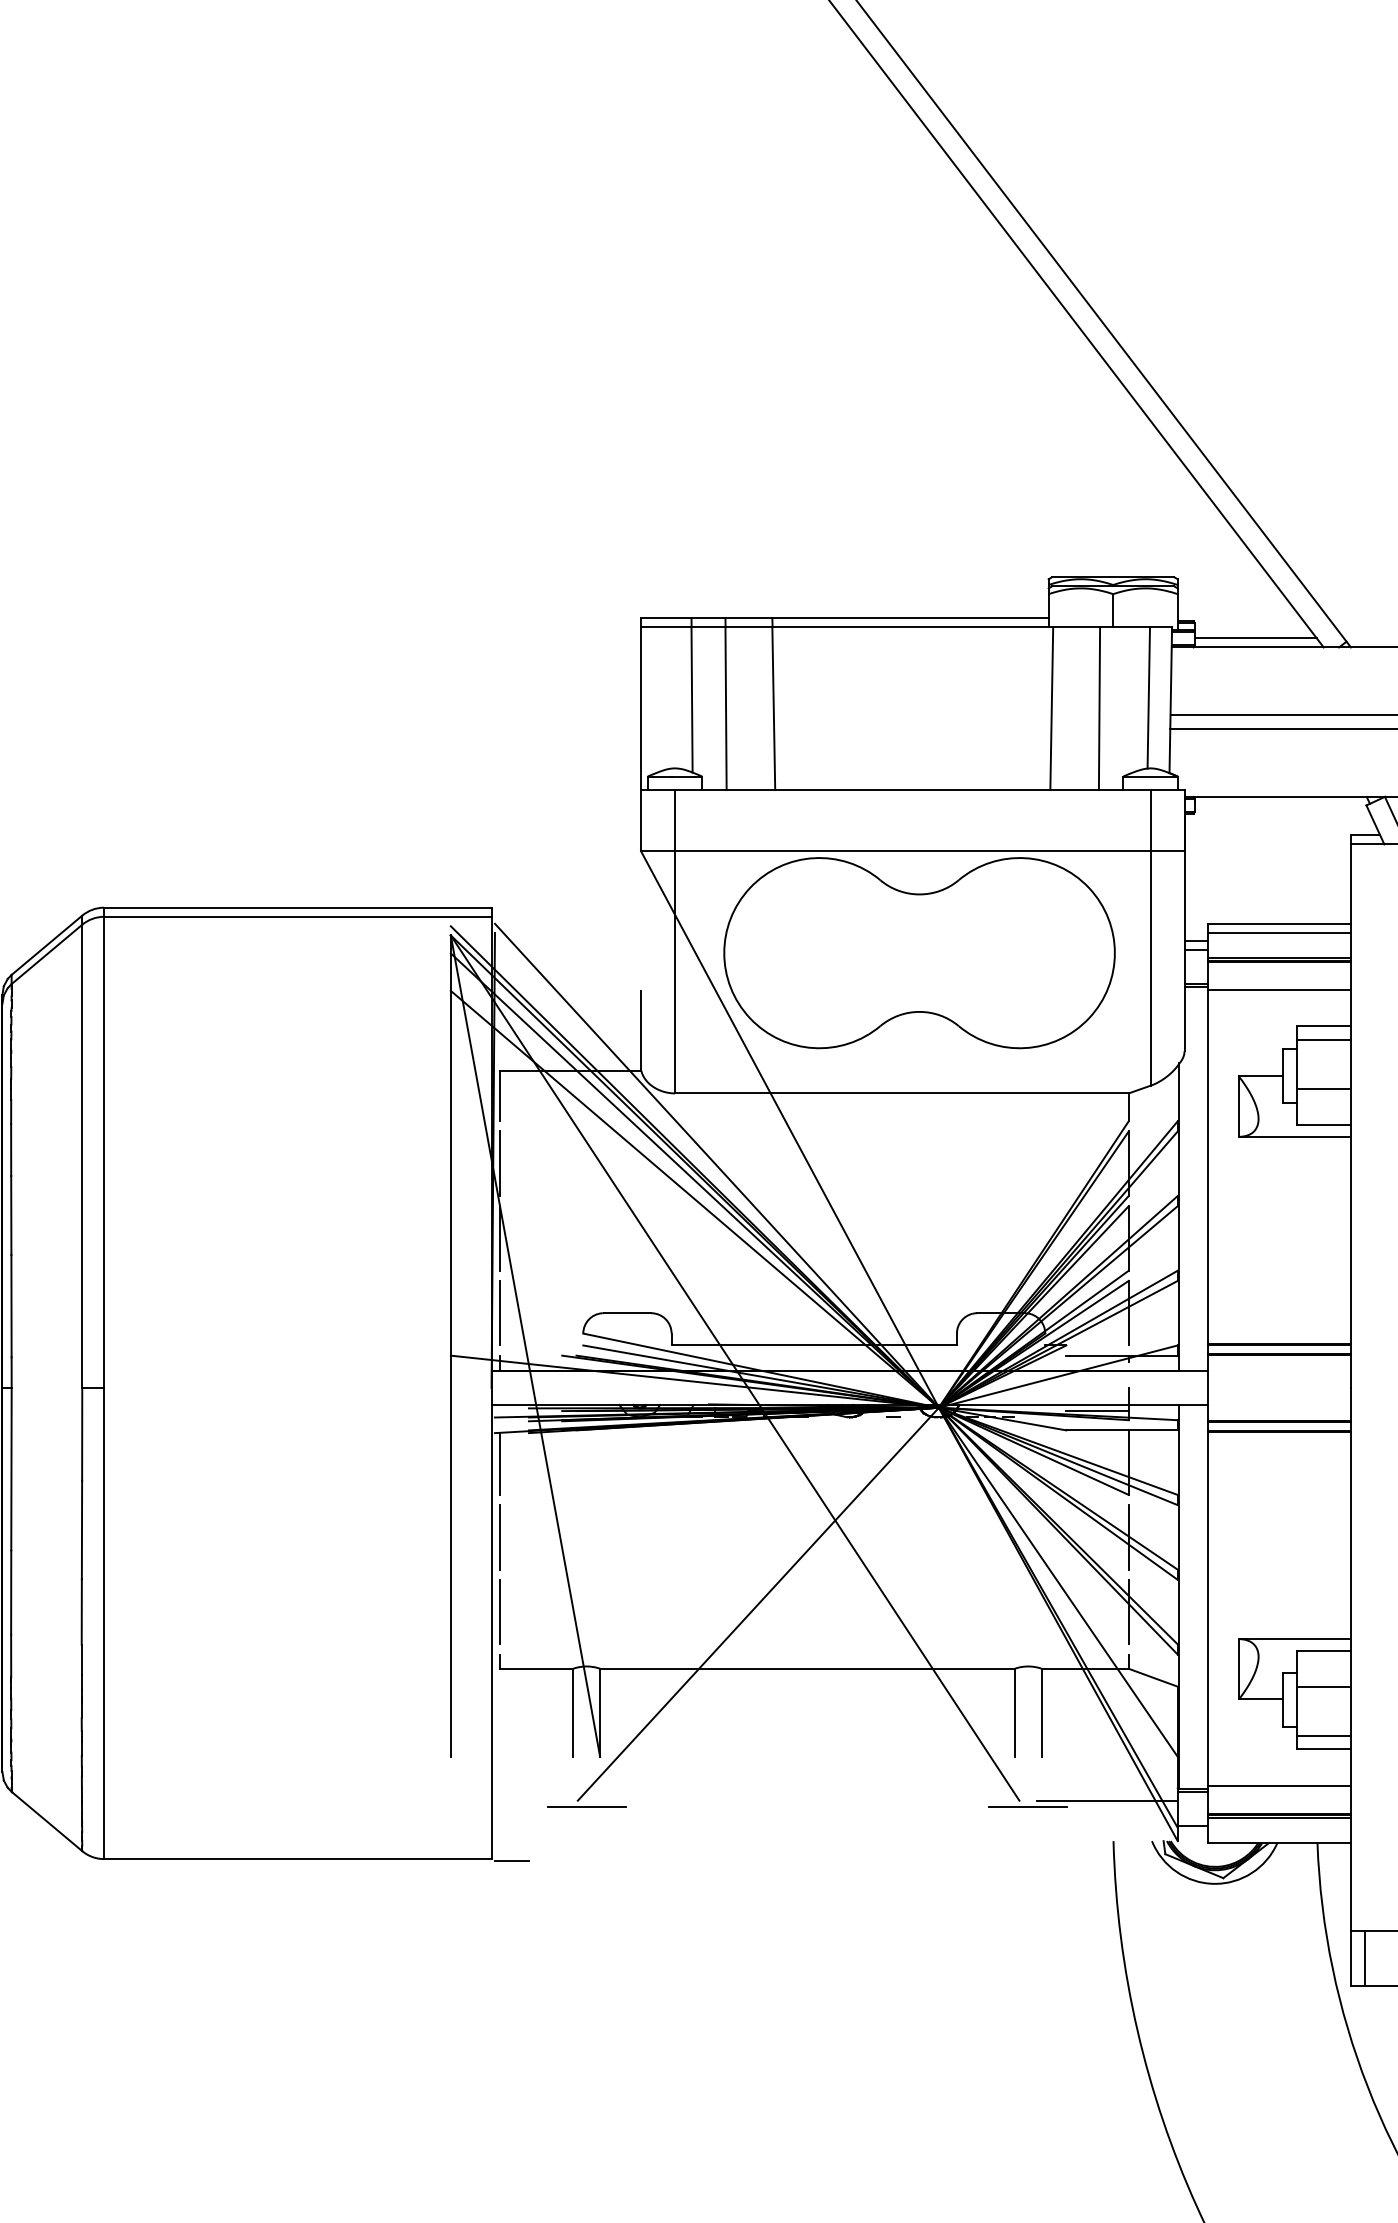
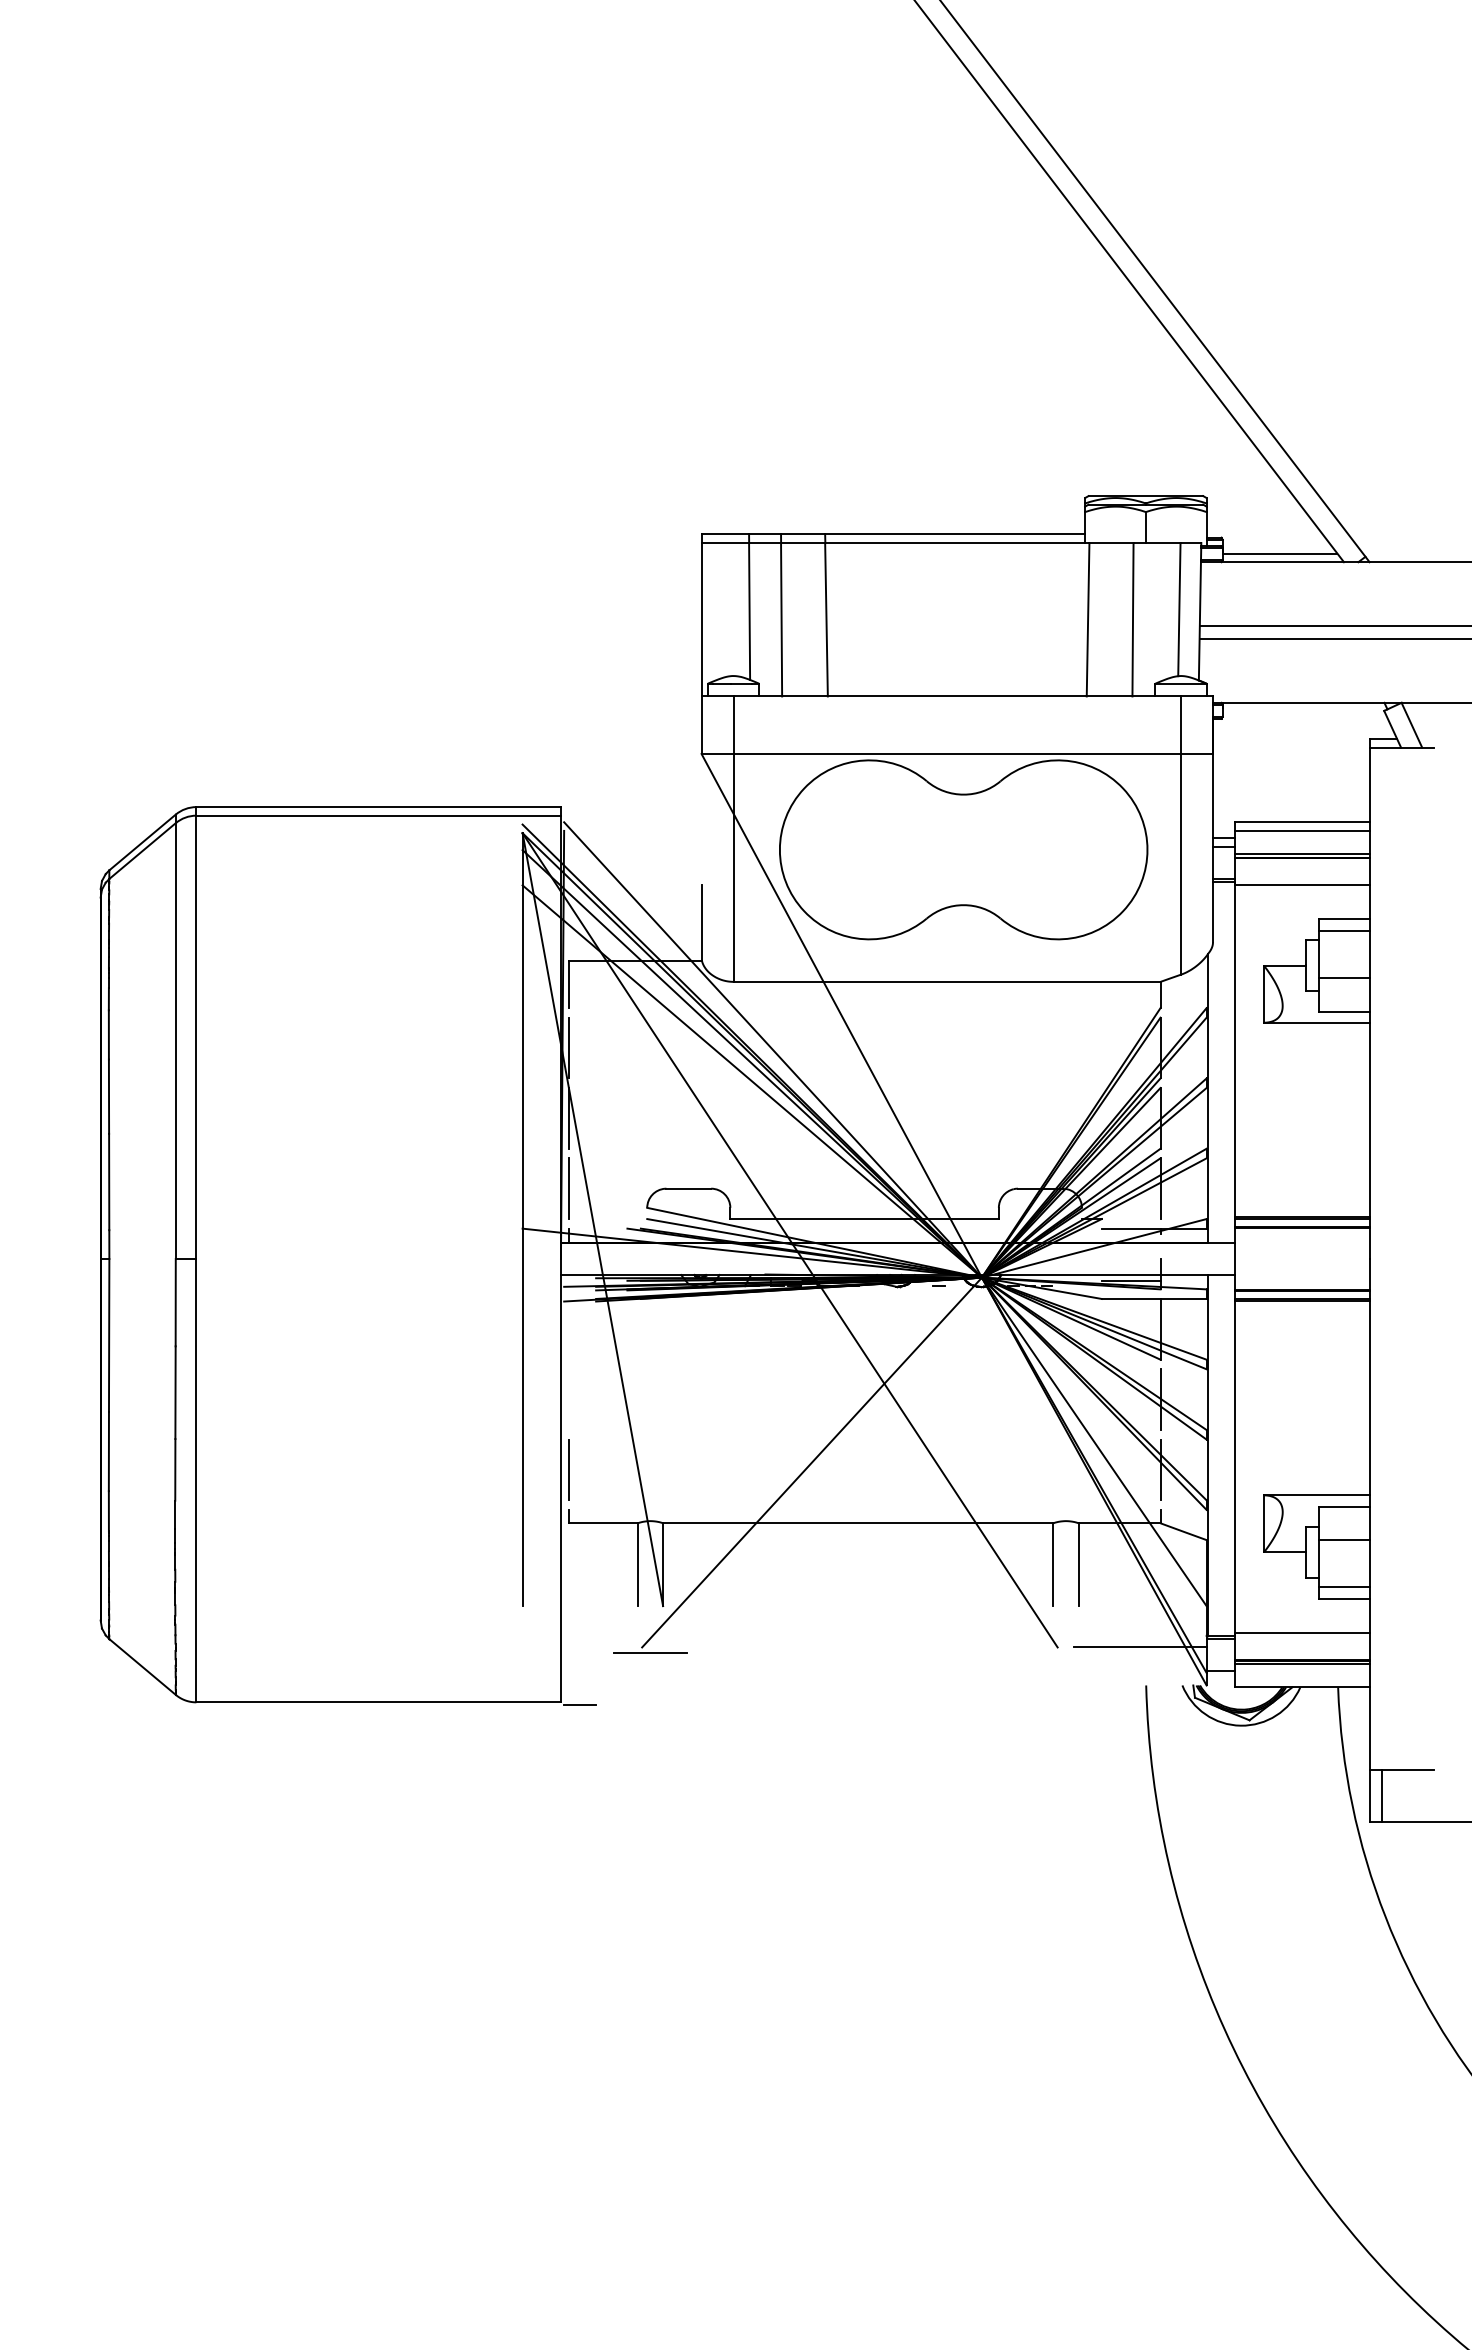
line: (499, 1463) -> (568, 1330), removed
line: (499, 1537) -> (568, 1399), removed
line: (1027, 1807) -> (1065, 1653), removed

